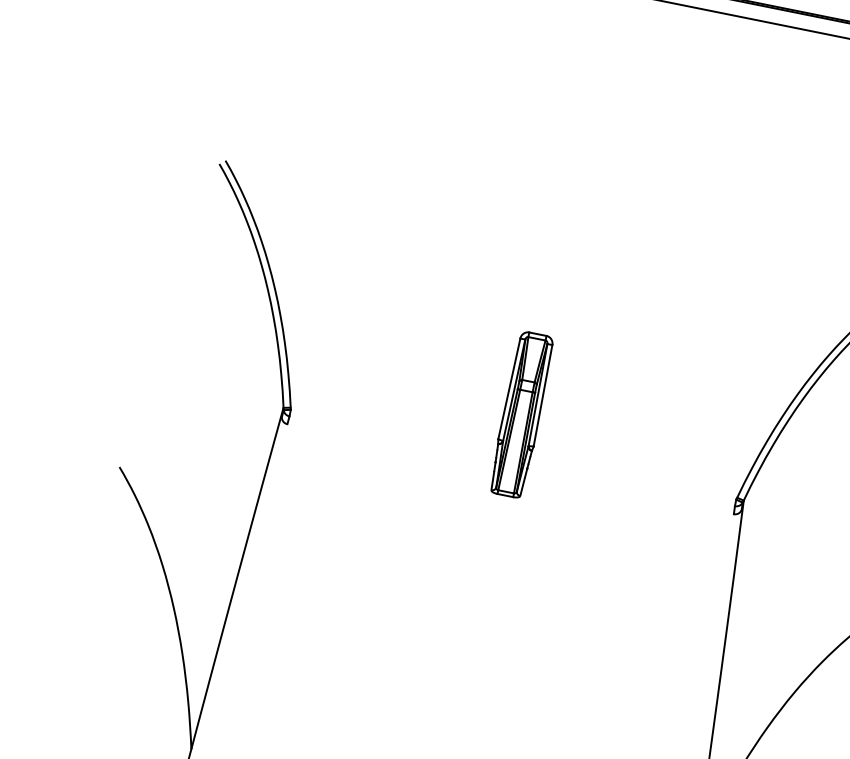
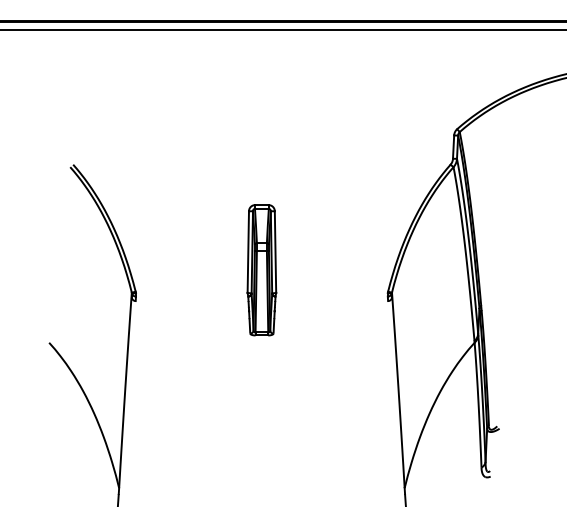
part: (520, 414) -> (261, 270), size x1.43

